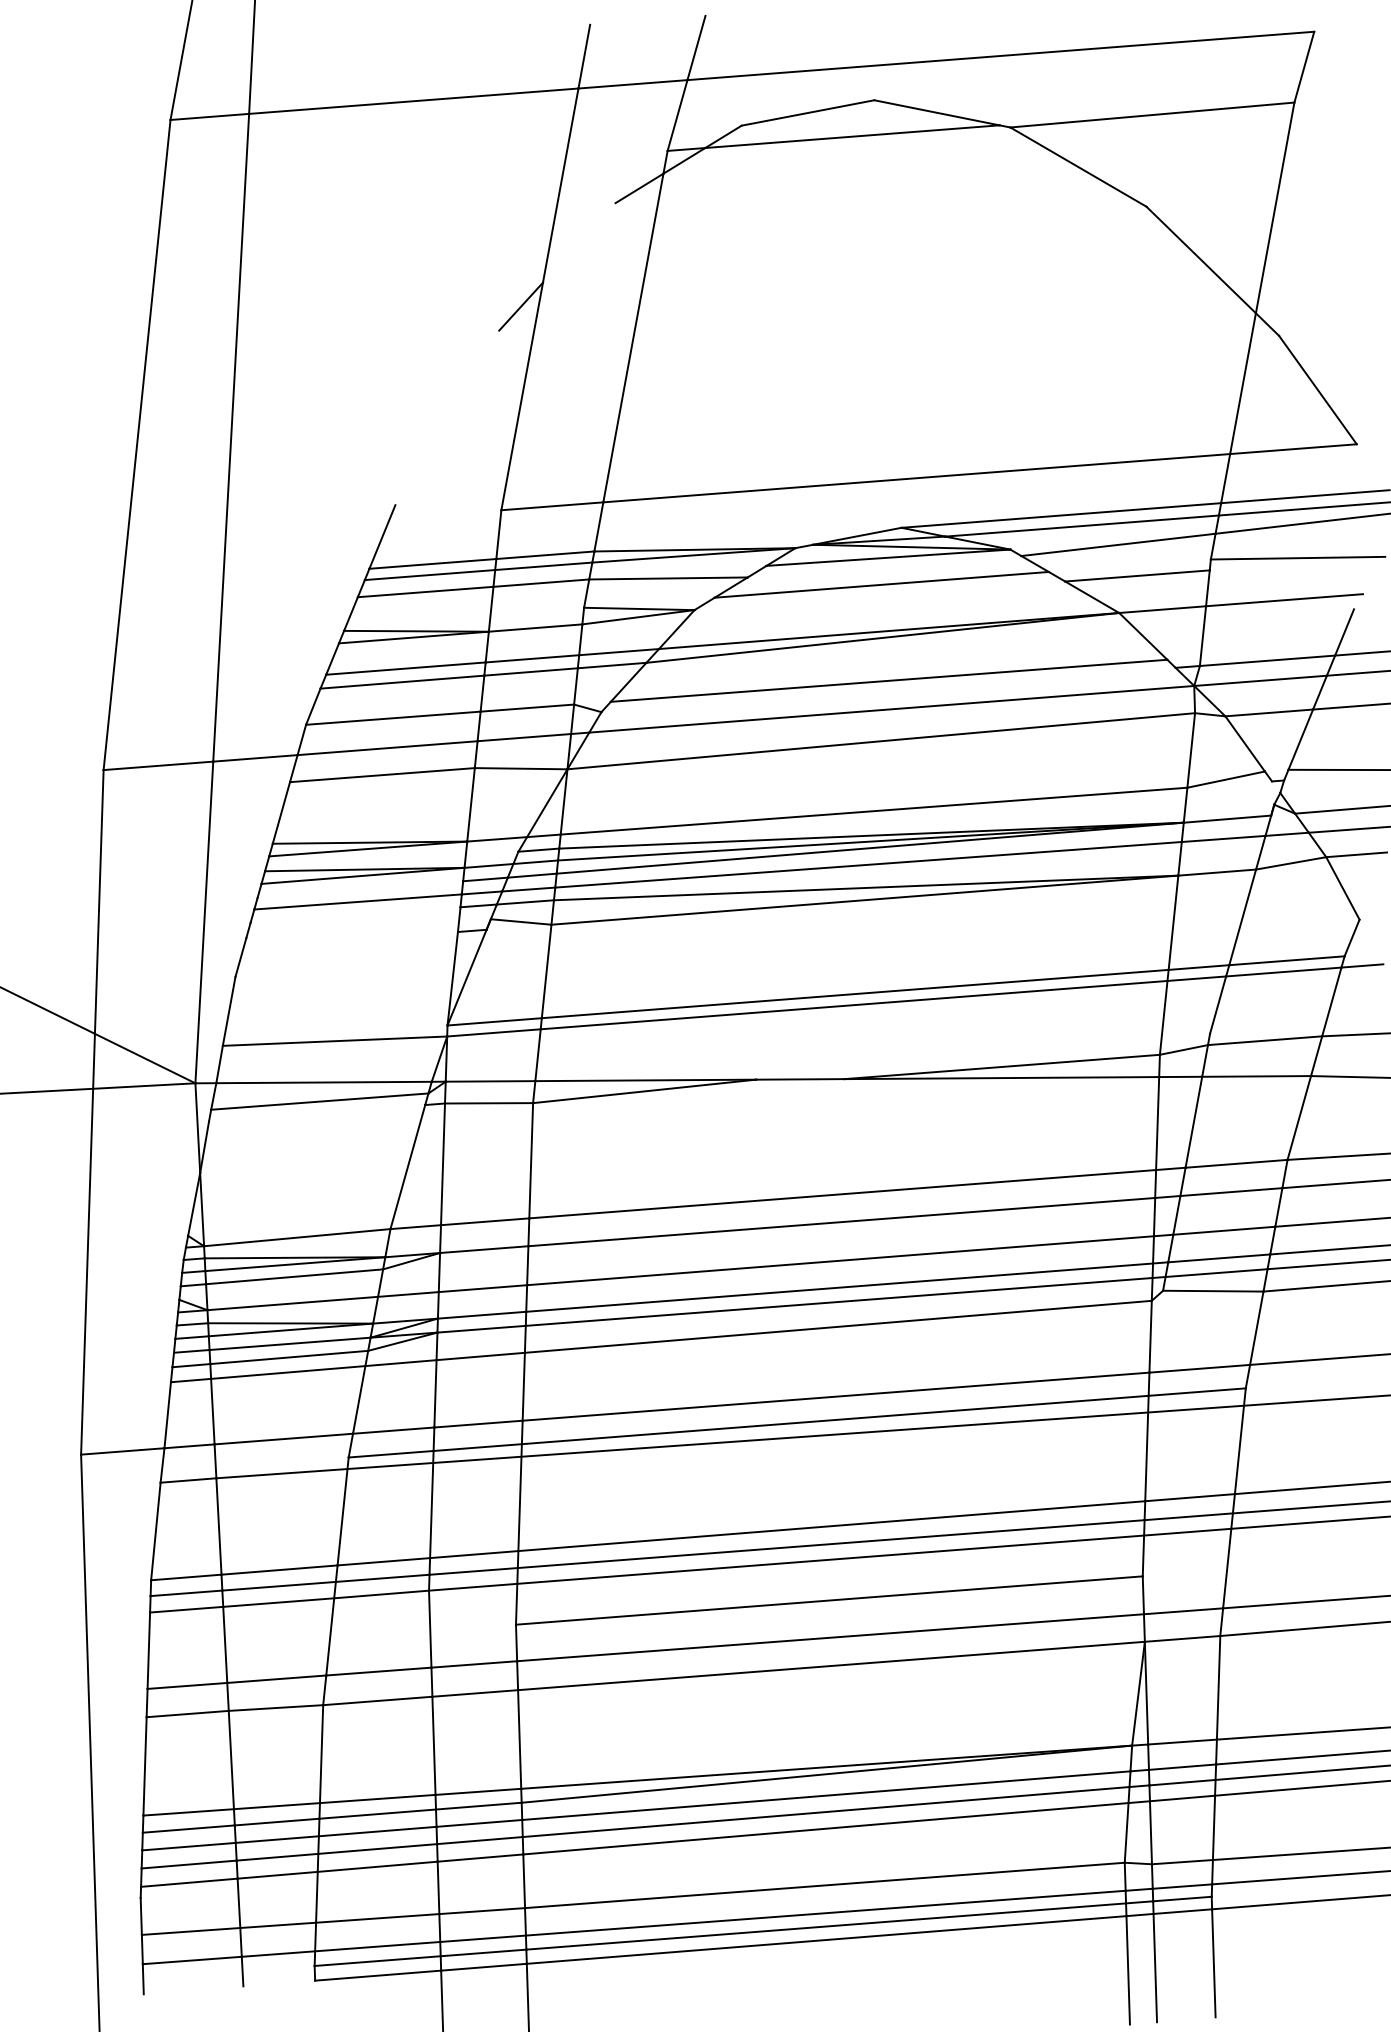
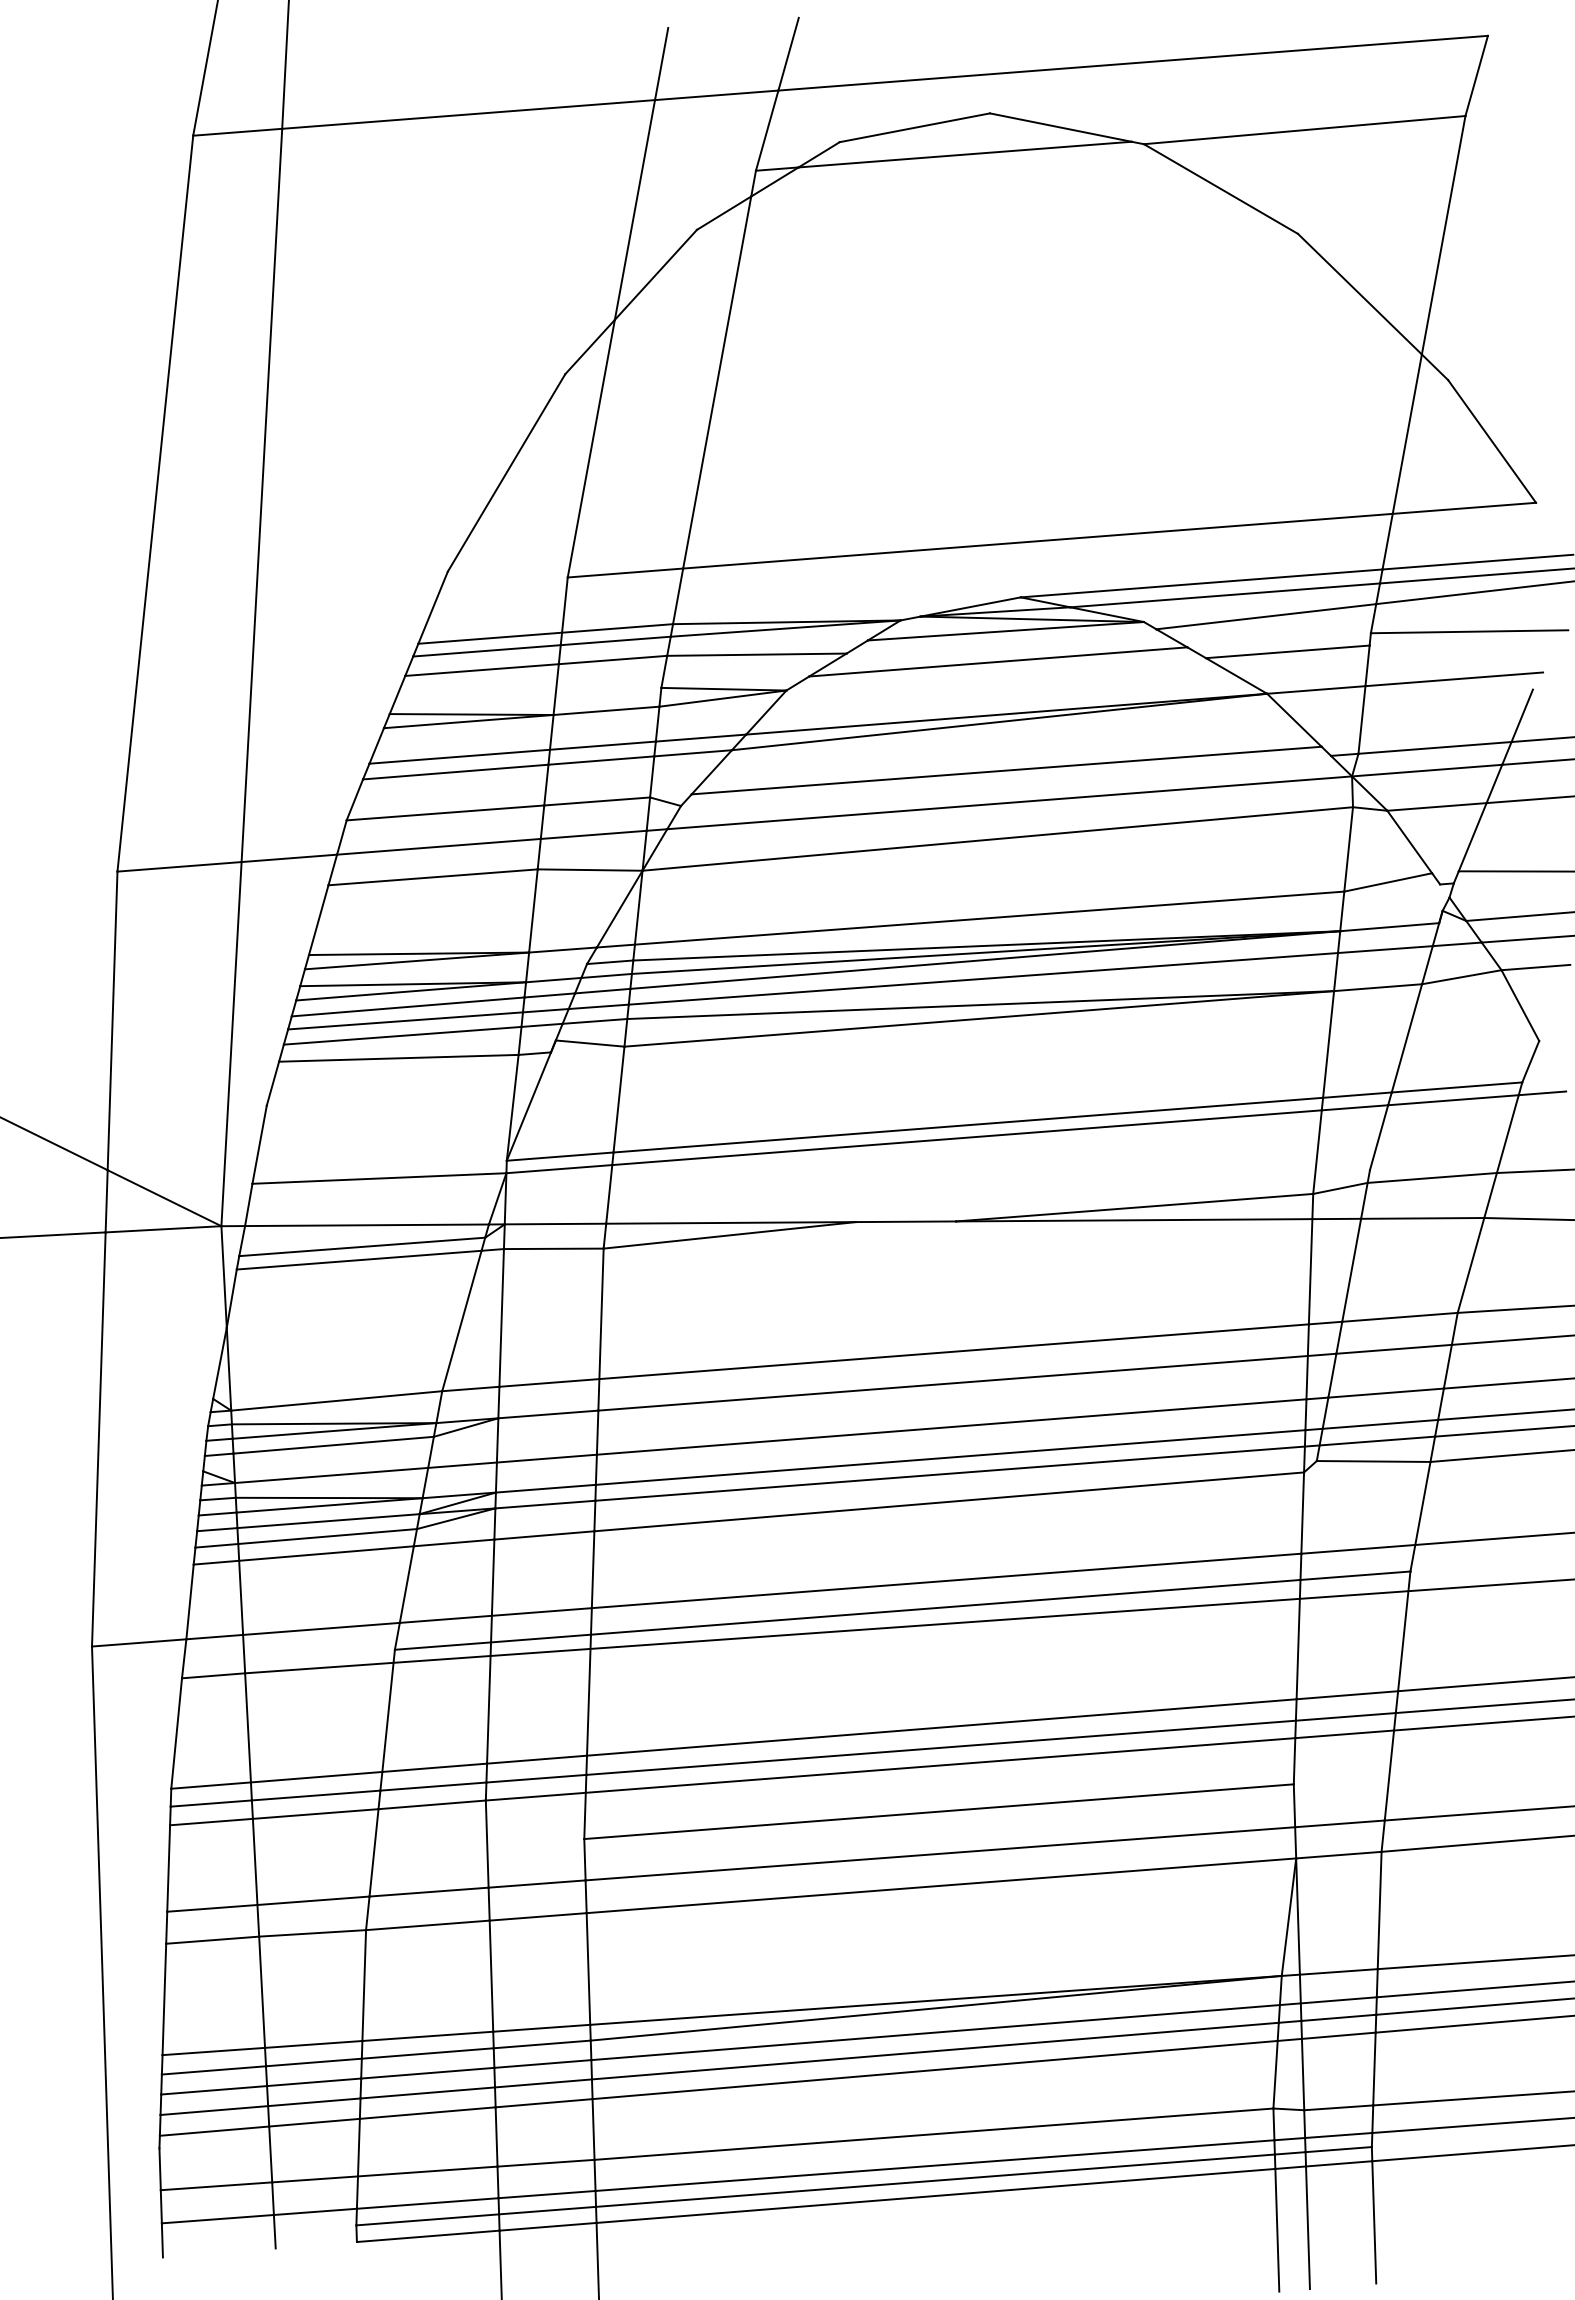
line: (578, 242) -> (655, 274), added
line: (447, 417) -> (506, 472), added
line: (360, 889) -> (408, 1006), added
line: (355, 914) -> (402, 1035), added
line: (351, 935) -> (398, 1058), added
line: (317, 1113) -> (359, 1260), added

